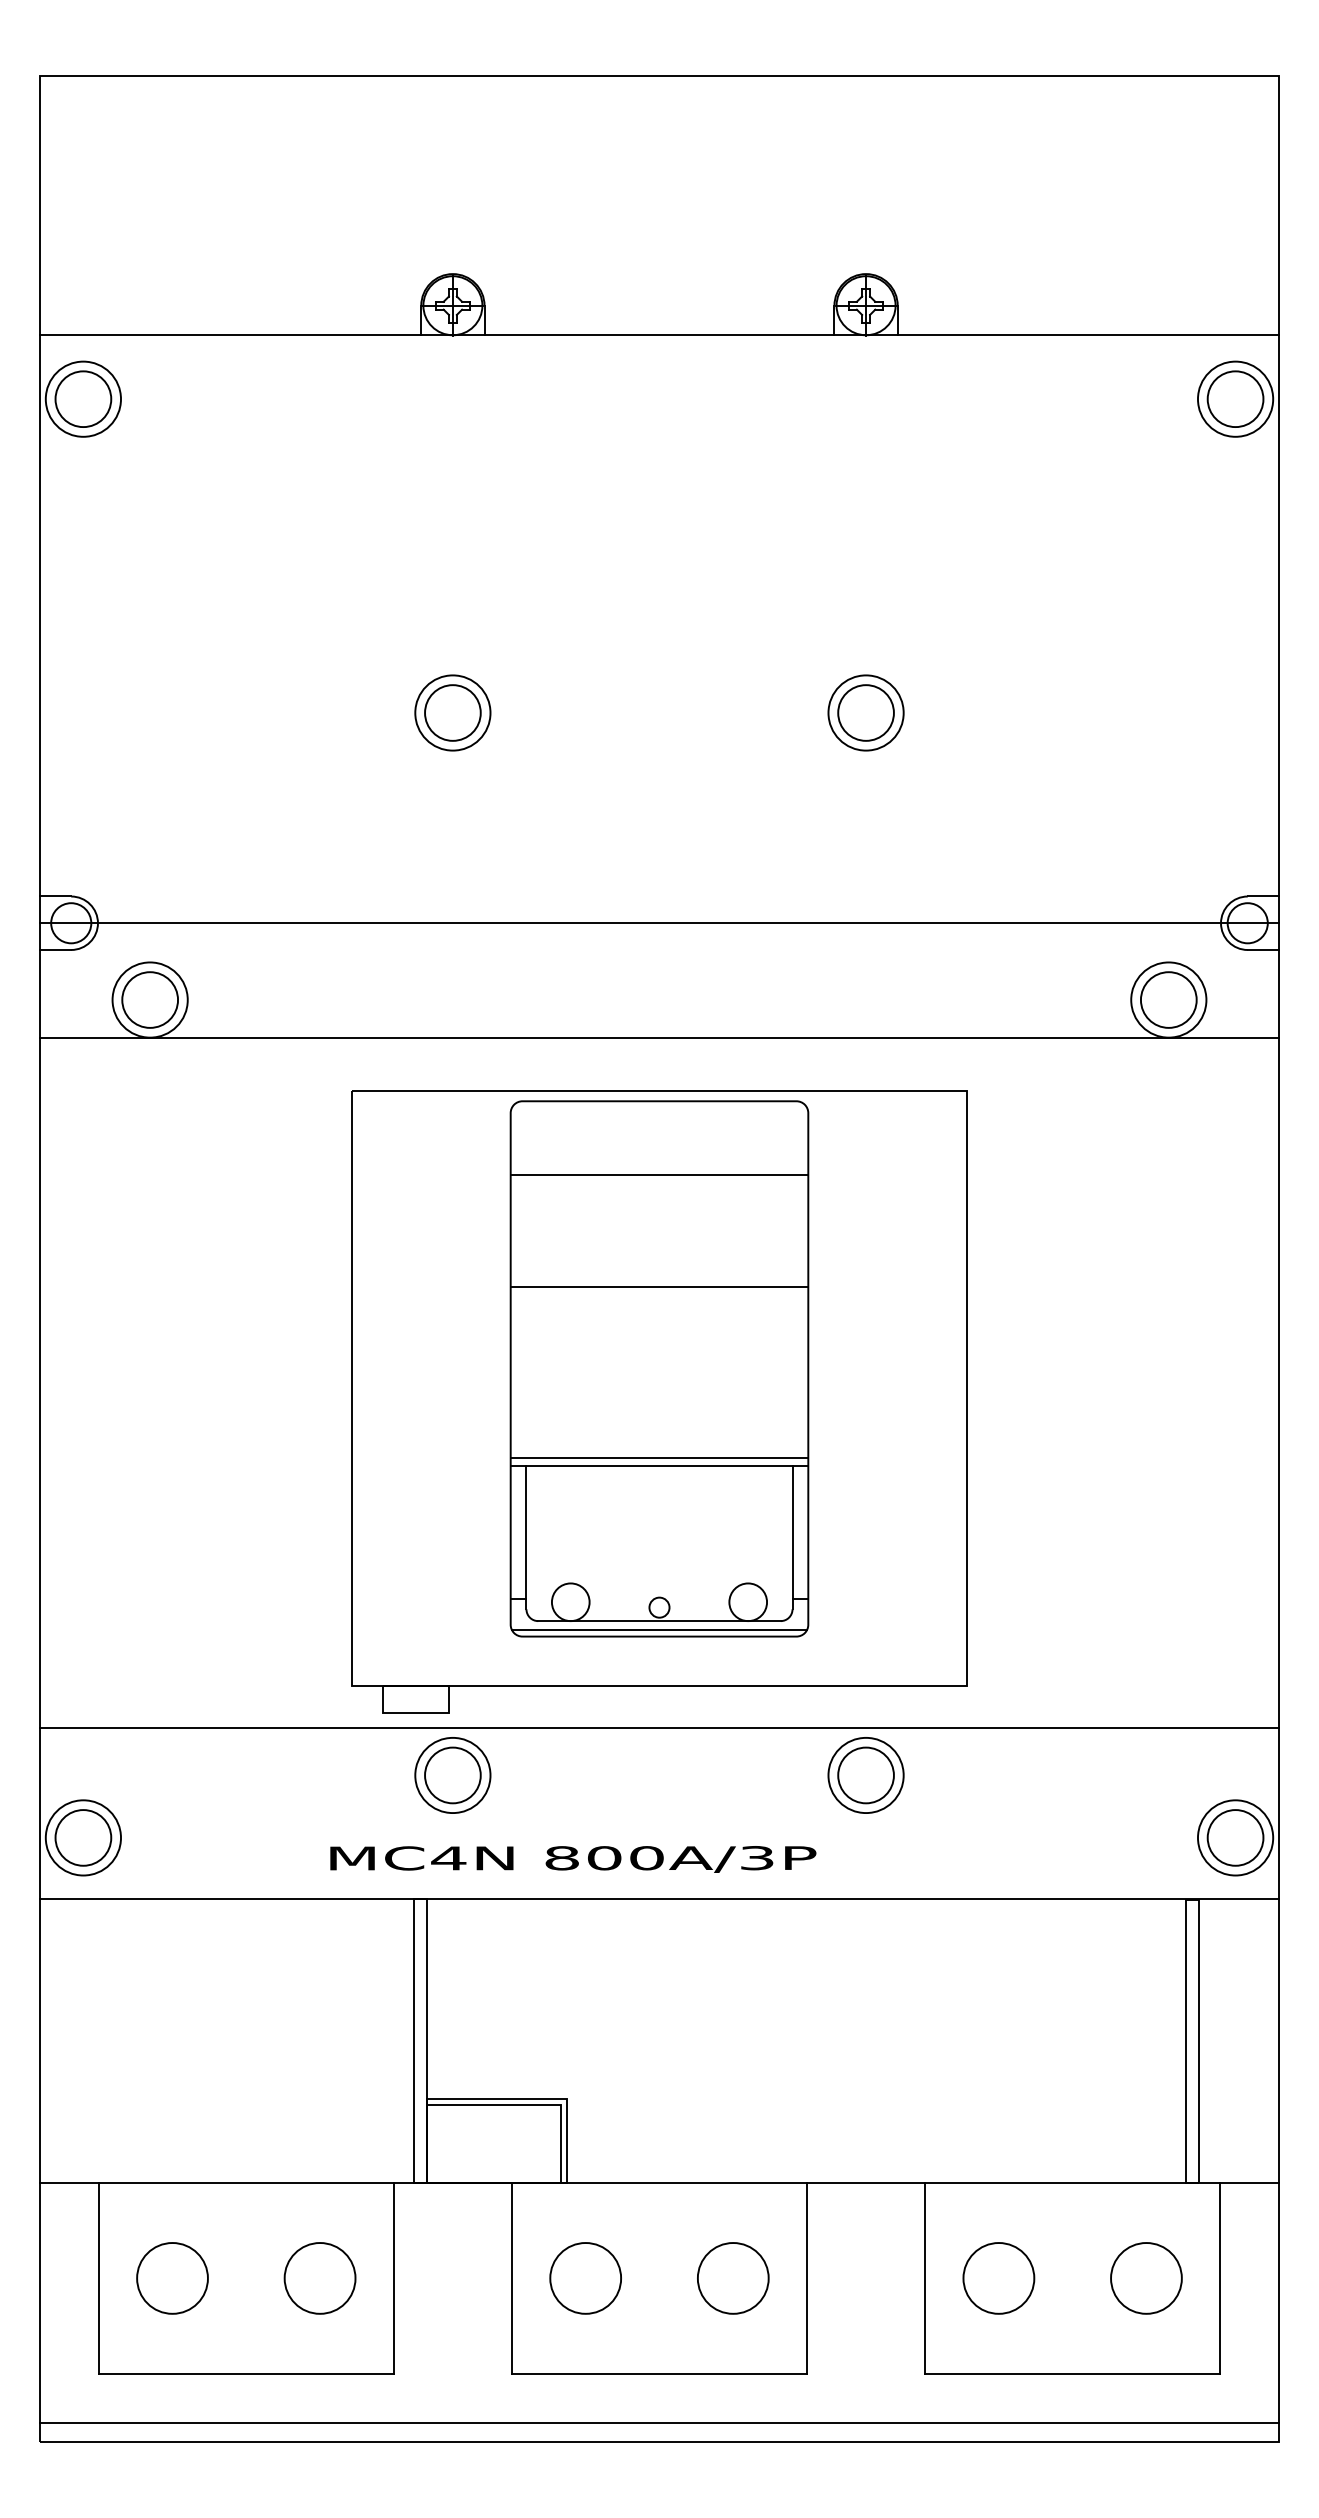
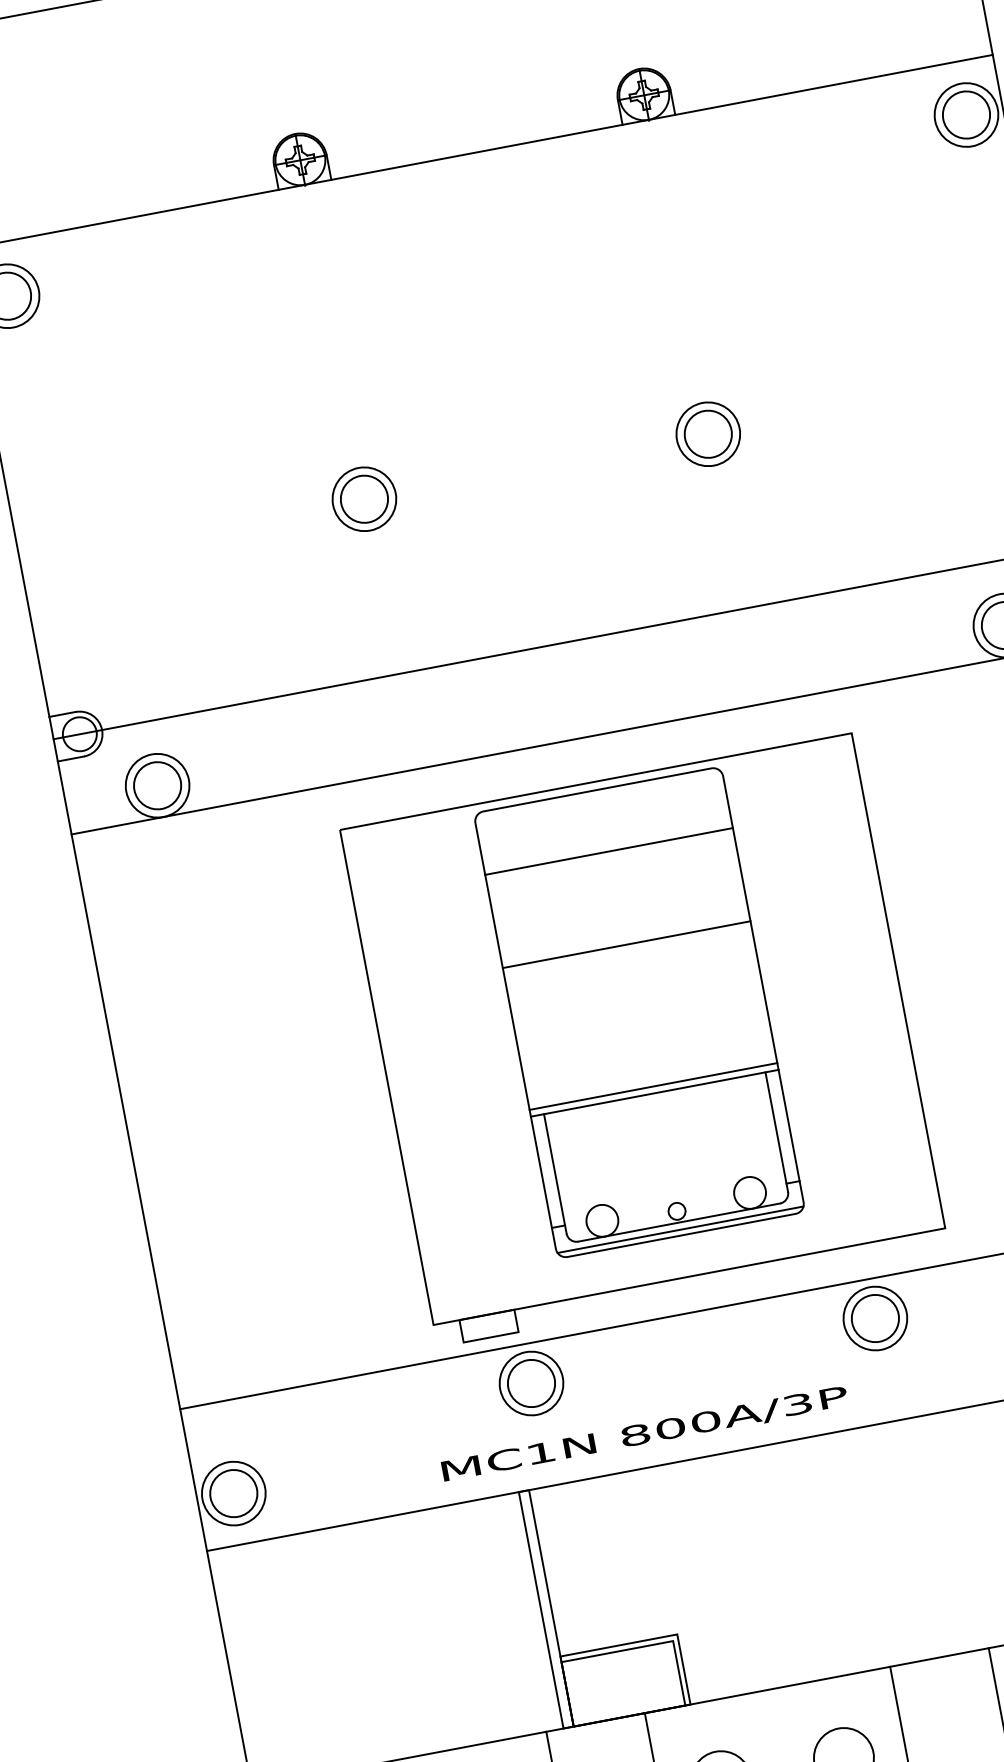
text: (448, 1858) -> (540, 1453), MC4N -> MC1N

